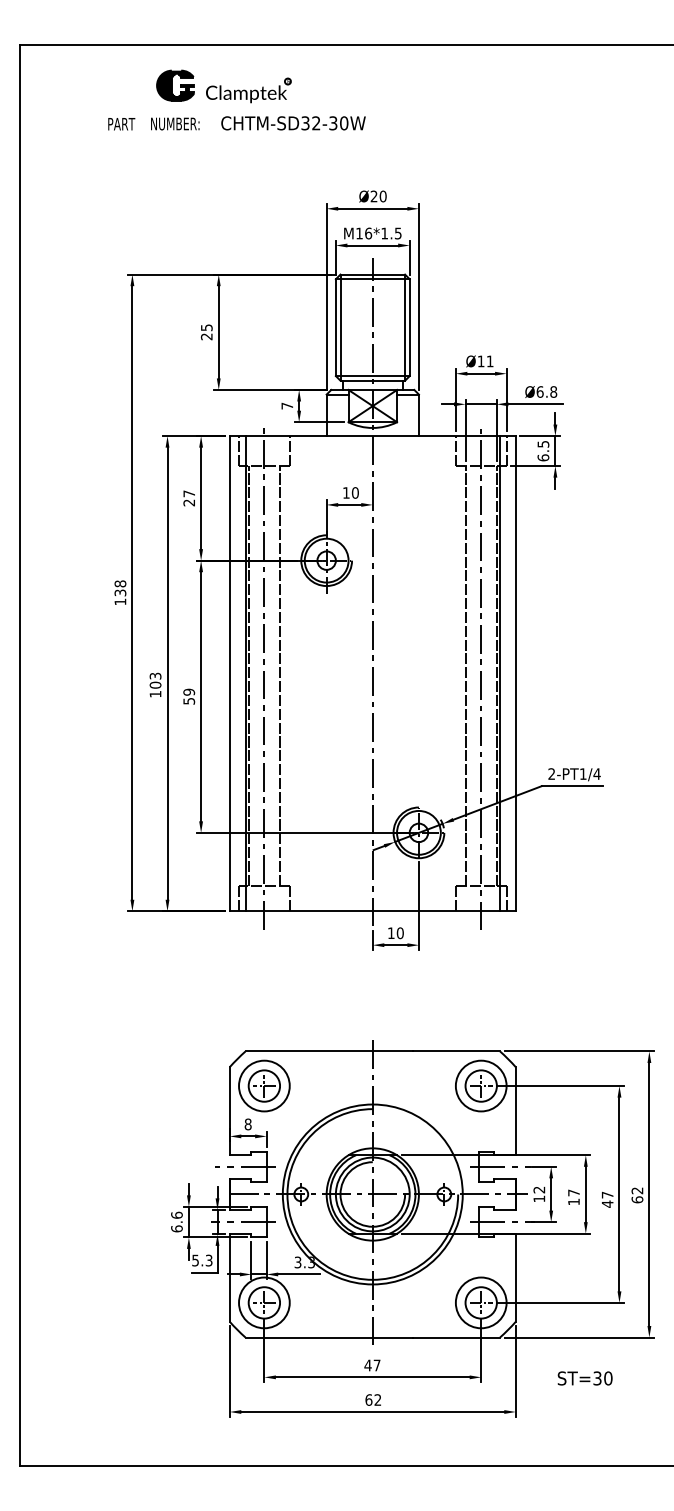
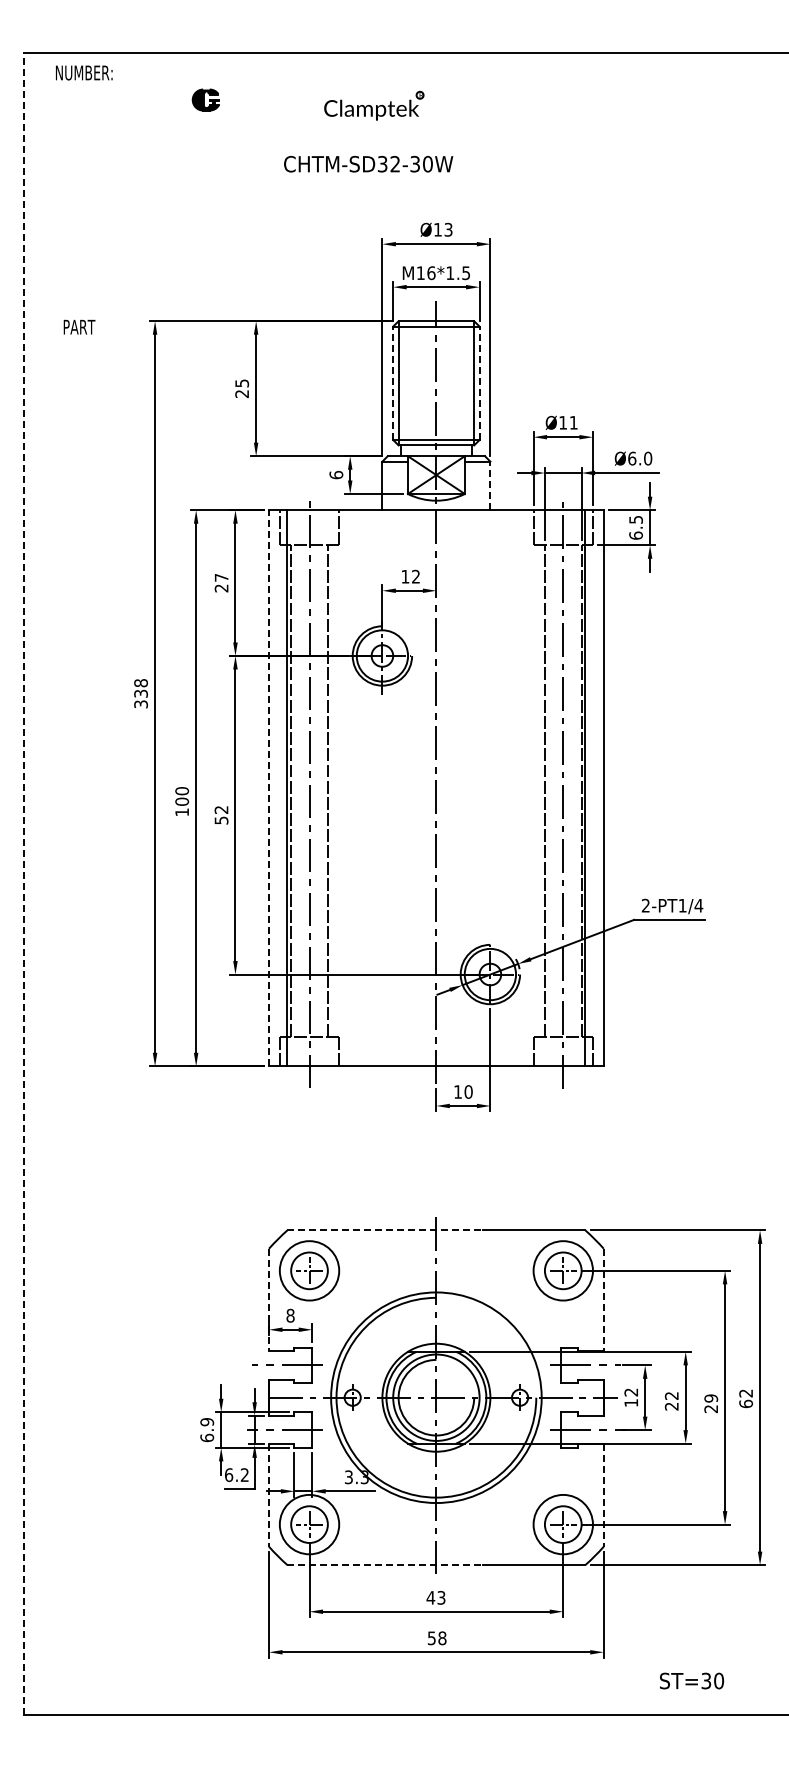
part: (175, 85) -> (205, 99), size x0.6
part: (248, 90) -> (374, 105), moved
text: (293, 122) -> (368, 163), moved
text: (121, 123) -> (79, 326), moved
text: (175, 123) -> (84, 72), moved
text: (378, 196) -> (443, 229), Ø20 -> Ø13
line: (336, 327) -> (393, 383), solid -> dashed
line: (409, 327) -> (479, 383), solid -> dashed
text: (554, 391) -> (648, 458), Ø6.8 -> Ø6.0
text: (287, 405) -> (336, 474), 7 -> 6
line: (419, 414) -> (490, 485), solid -> dashed
text: (355, 492) -> (416, 576), 10 -> 12
text: (119, 602) -> (140, 704), 138 -> 338
line: (230, 673) -> (269, 787), solid -> dashed
text: (155, 676) -> (182, 791), 103 -> 100
text: (189, 691) -> (221, 809), 59 -> 52
line: (19, 755) -> (23, 884), solid -> dashed
line: (329, 1051) -> (385, 1230), solid -> dashed
line: (230, 1111) -> (269, 1300), solid -> dashed
line: (515, 1111) -> (603, 1300), solid -> dashed
text: (573, 1197) -> (671, 1401), 17 -> 22
text: (607, 1199) -> (711, 1403), 47 -> 29
text: (177, 1215) -> (207, 1422), 6.6 -> 6.9
text: (201, 1260) -> (236, 1474), 5.3 -> 6.2
line: (230, 1278) -> (269, 1496), solid -> dashed
line: (515, 1278) -> (603, 1496), solid -> dashed
line: (329, 1337) -> (385, 1565), solid -> dashed
text: (377, 1365) -> (441, 1597), 47 -> 43
text: (584, 1378) -> (691, 1680), moved
text: (372, 1400) -> (436, 1638), 62 -> 58

